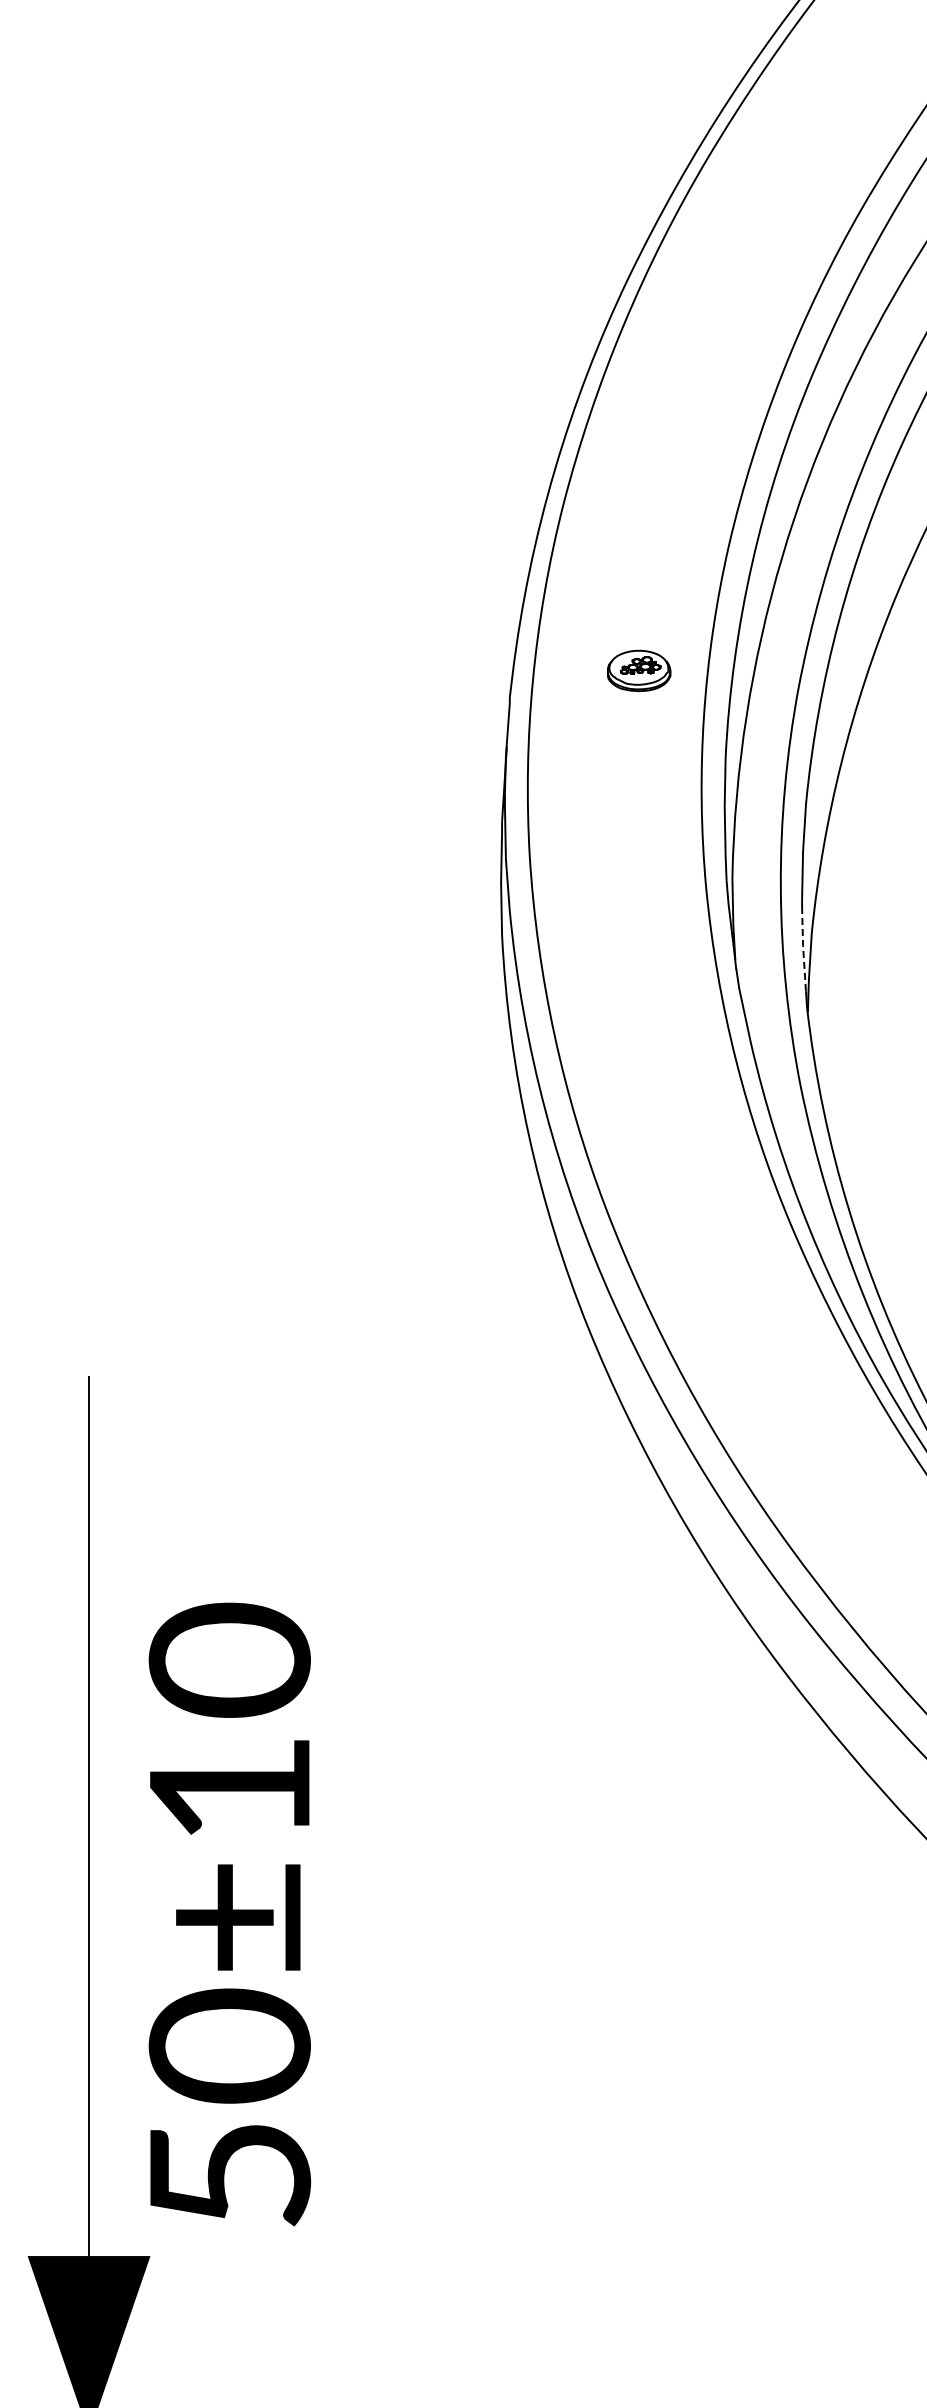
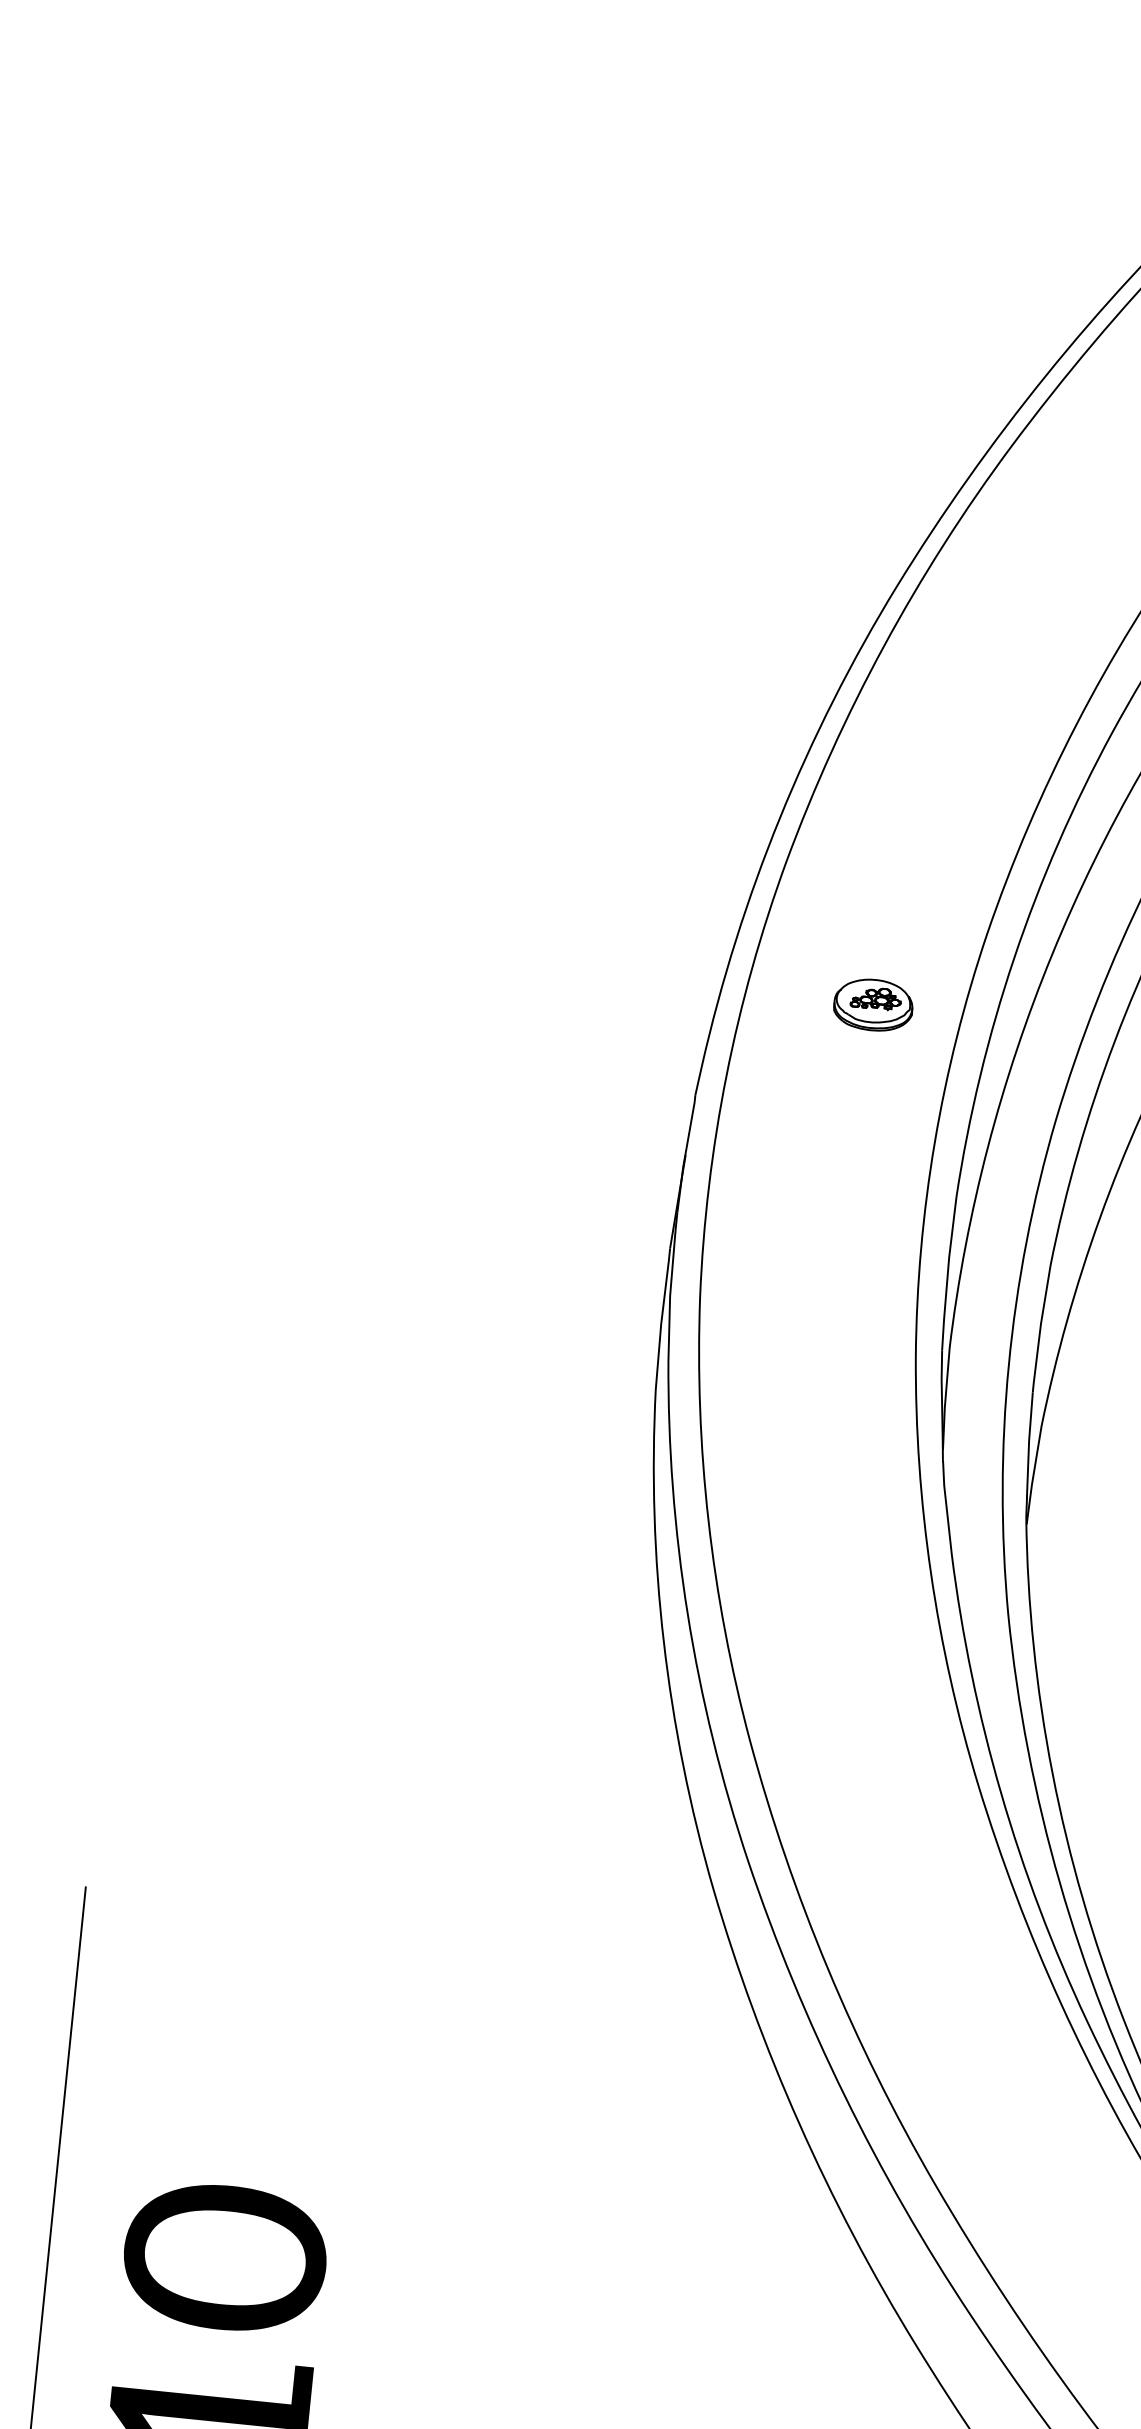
part: (639, 670) -> (873, 1004), moved
line: (803, 949) -> (1029, 1445), dashed -> solid

